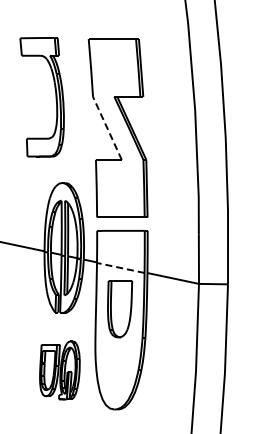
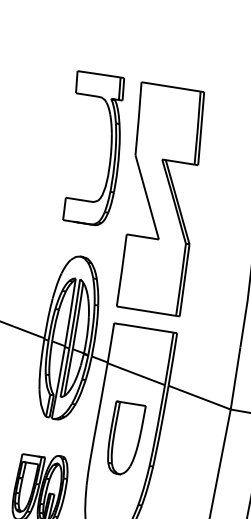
part: (55, 97) -> (109, 151), moved
line: (107, 128) -> (147, 197), dashed -> solid
line: (120, 267) -> (136, 373), dashed -> solid
part: (120, 309) -> (125, 439), moved

